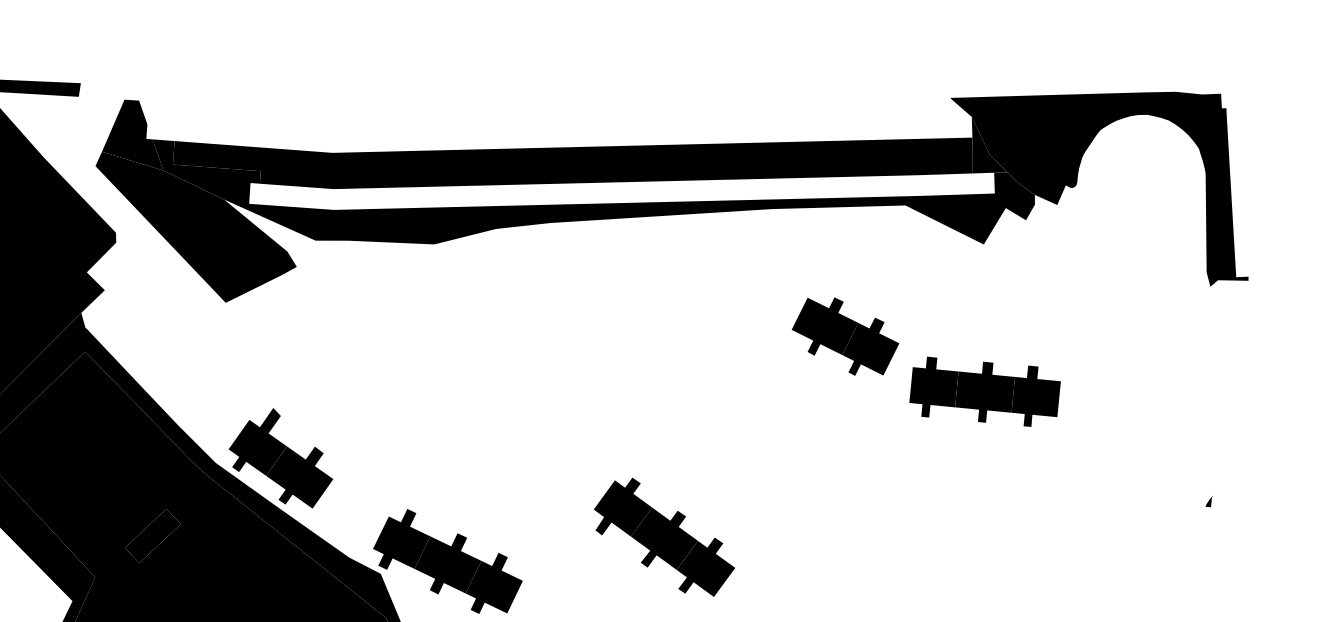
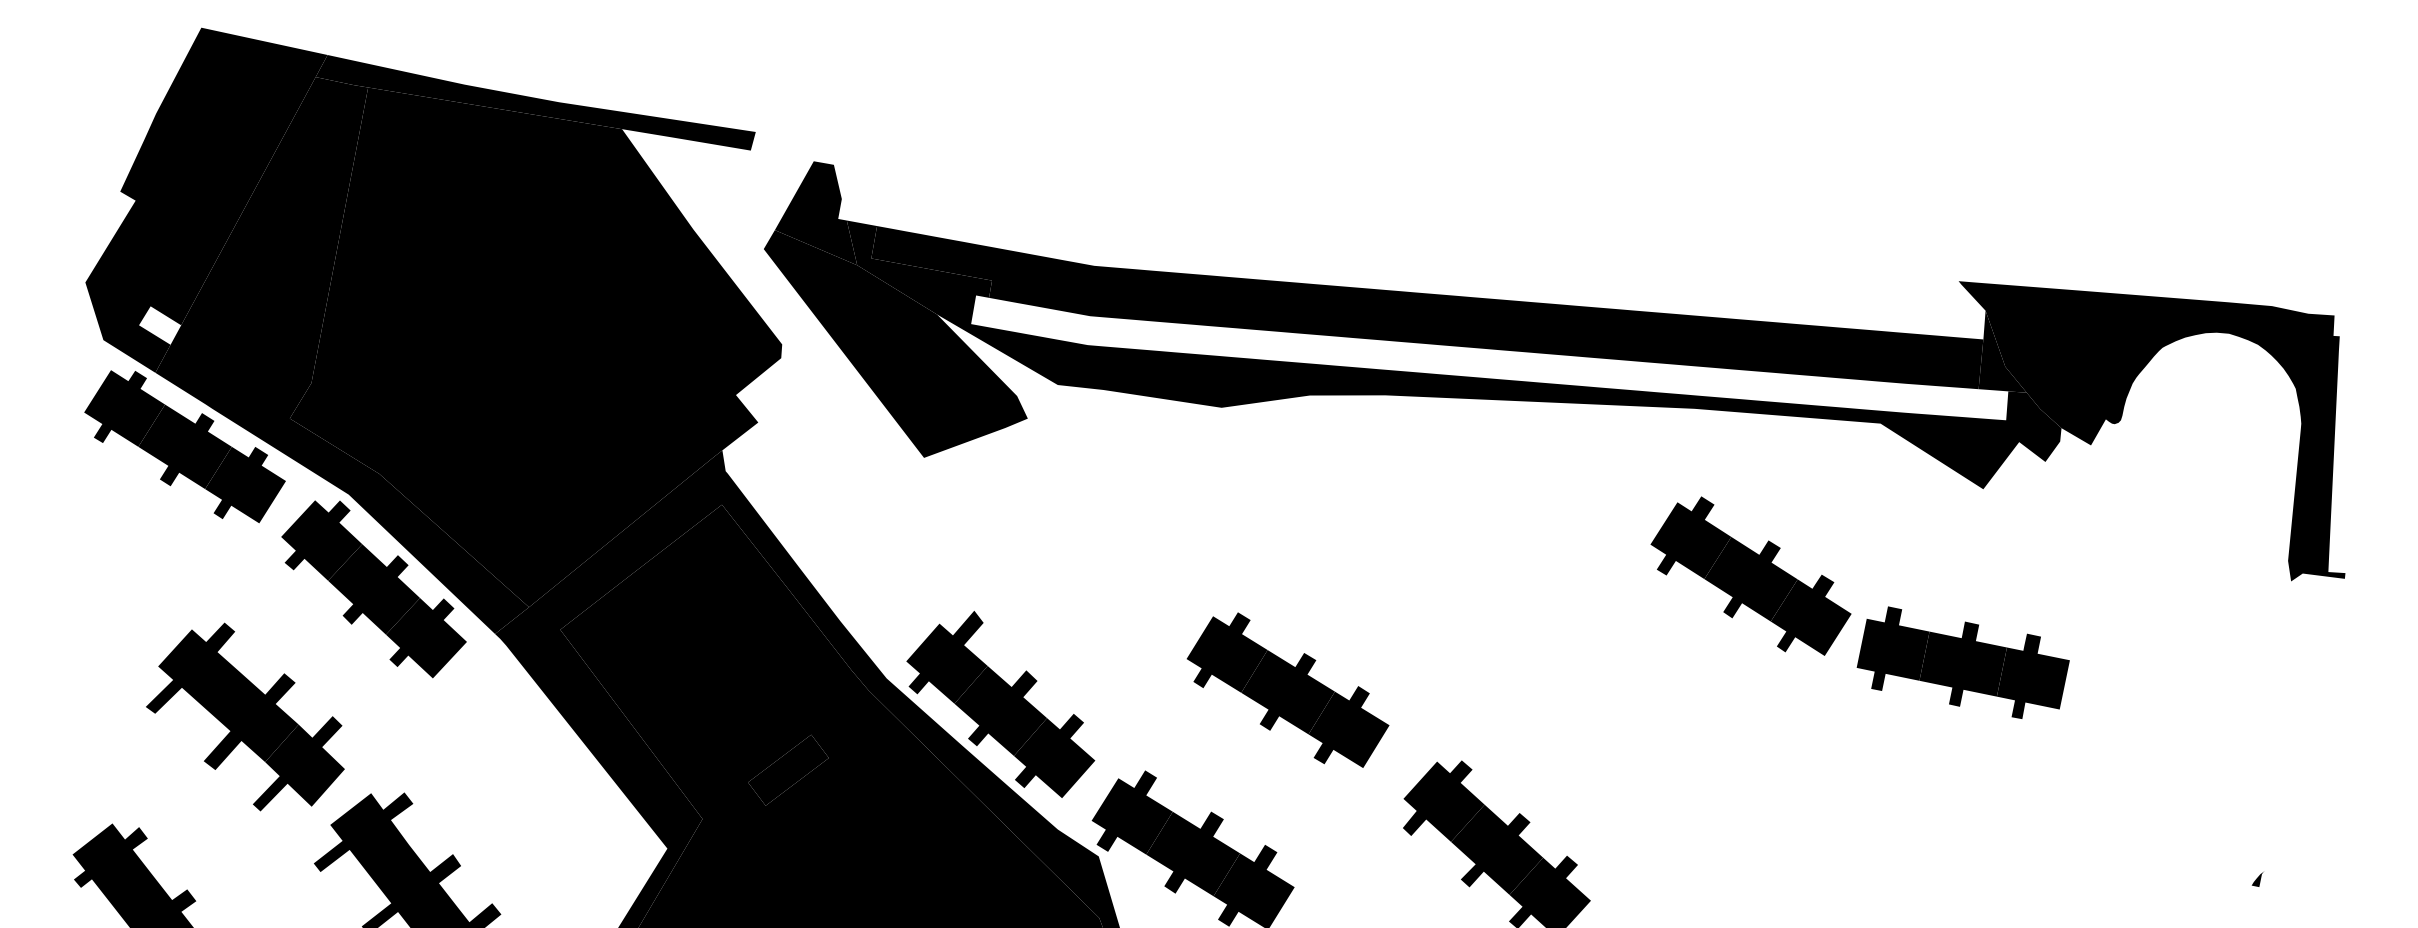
fill: (778, 301) -> (1690, 537), added
part: (984, 391) -> (1962, 662), moved
part: (502, 440) -> (1287, 689), added
fill: (341, 505) -> (1054, 755), added

